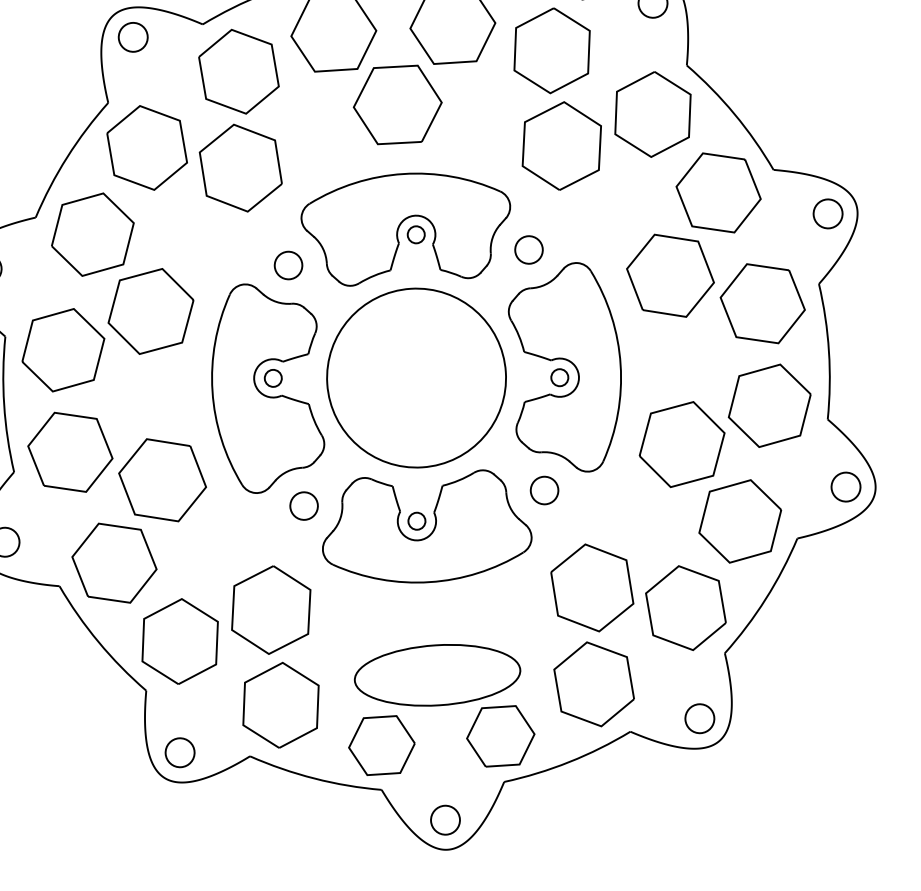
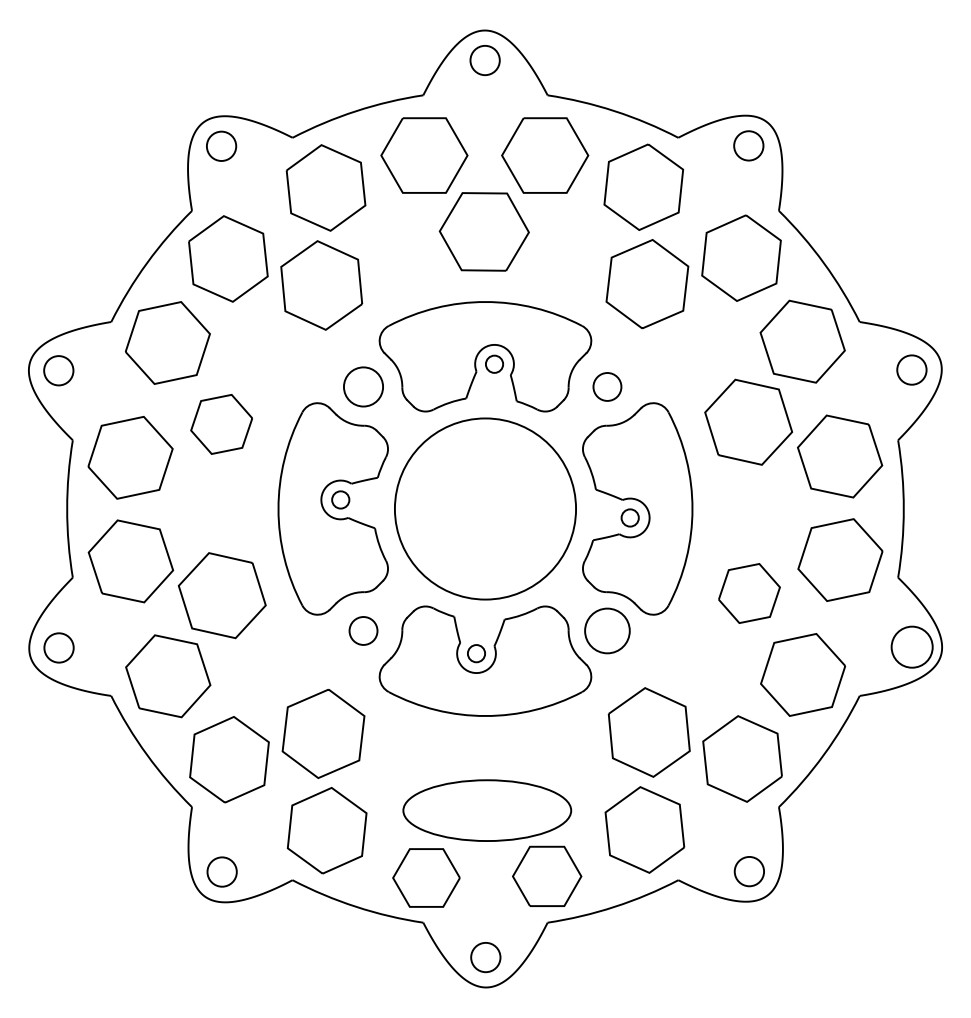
circle: (288, 265) -> (363, 386), size x1.4
part: (150, 311) -> (221, 424), size x0.7
part: (682, 444) -> (749, 593), size x0.7
circle: (845, 486) -> (911, 646), size x1.4
circle: (544, 490) -> (607, 630), size x1.6

